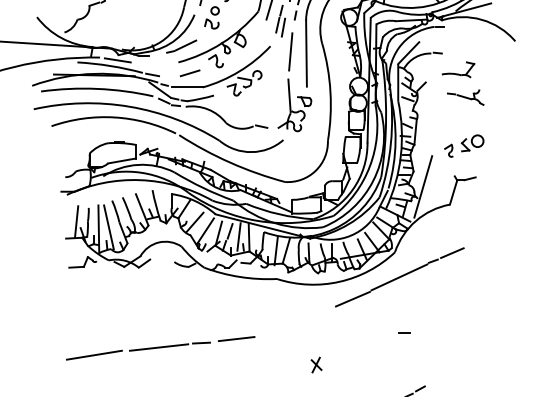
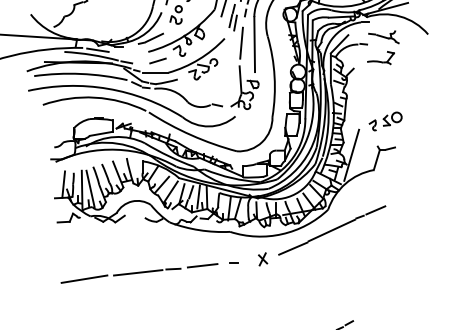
part: (465, 97) -> (383, 37), moved
line: (403, 332) -> (233, 262), moved
part: (160, 348) -> (139, 273), moved
part: (317, 365) -> (263, 259), moved

